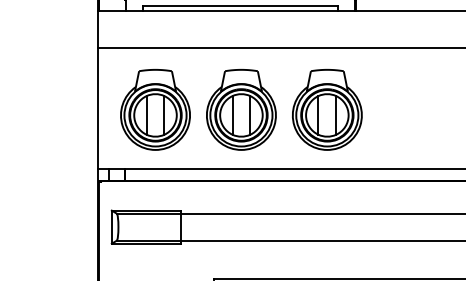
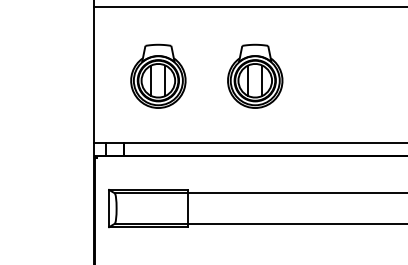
part: (155, 109) -> (158, 75), size x0.7
part: (241, 109) -> (255, 75), size x0.7
part: (327, 109) -> (352, 75), removed

